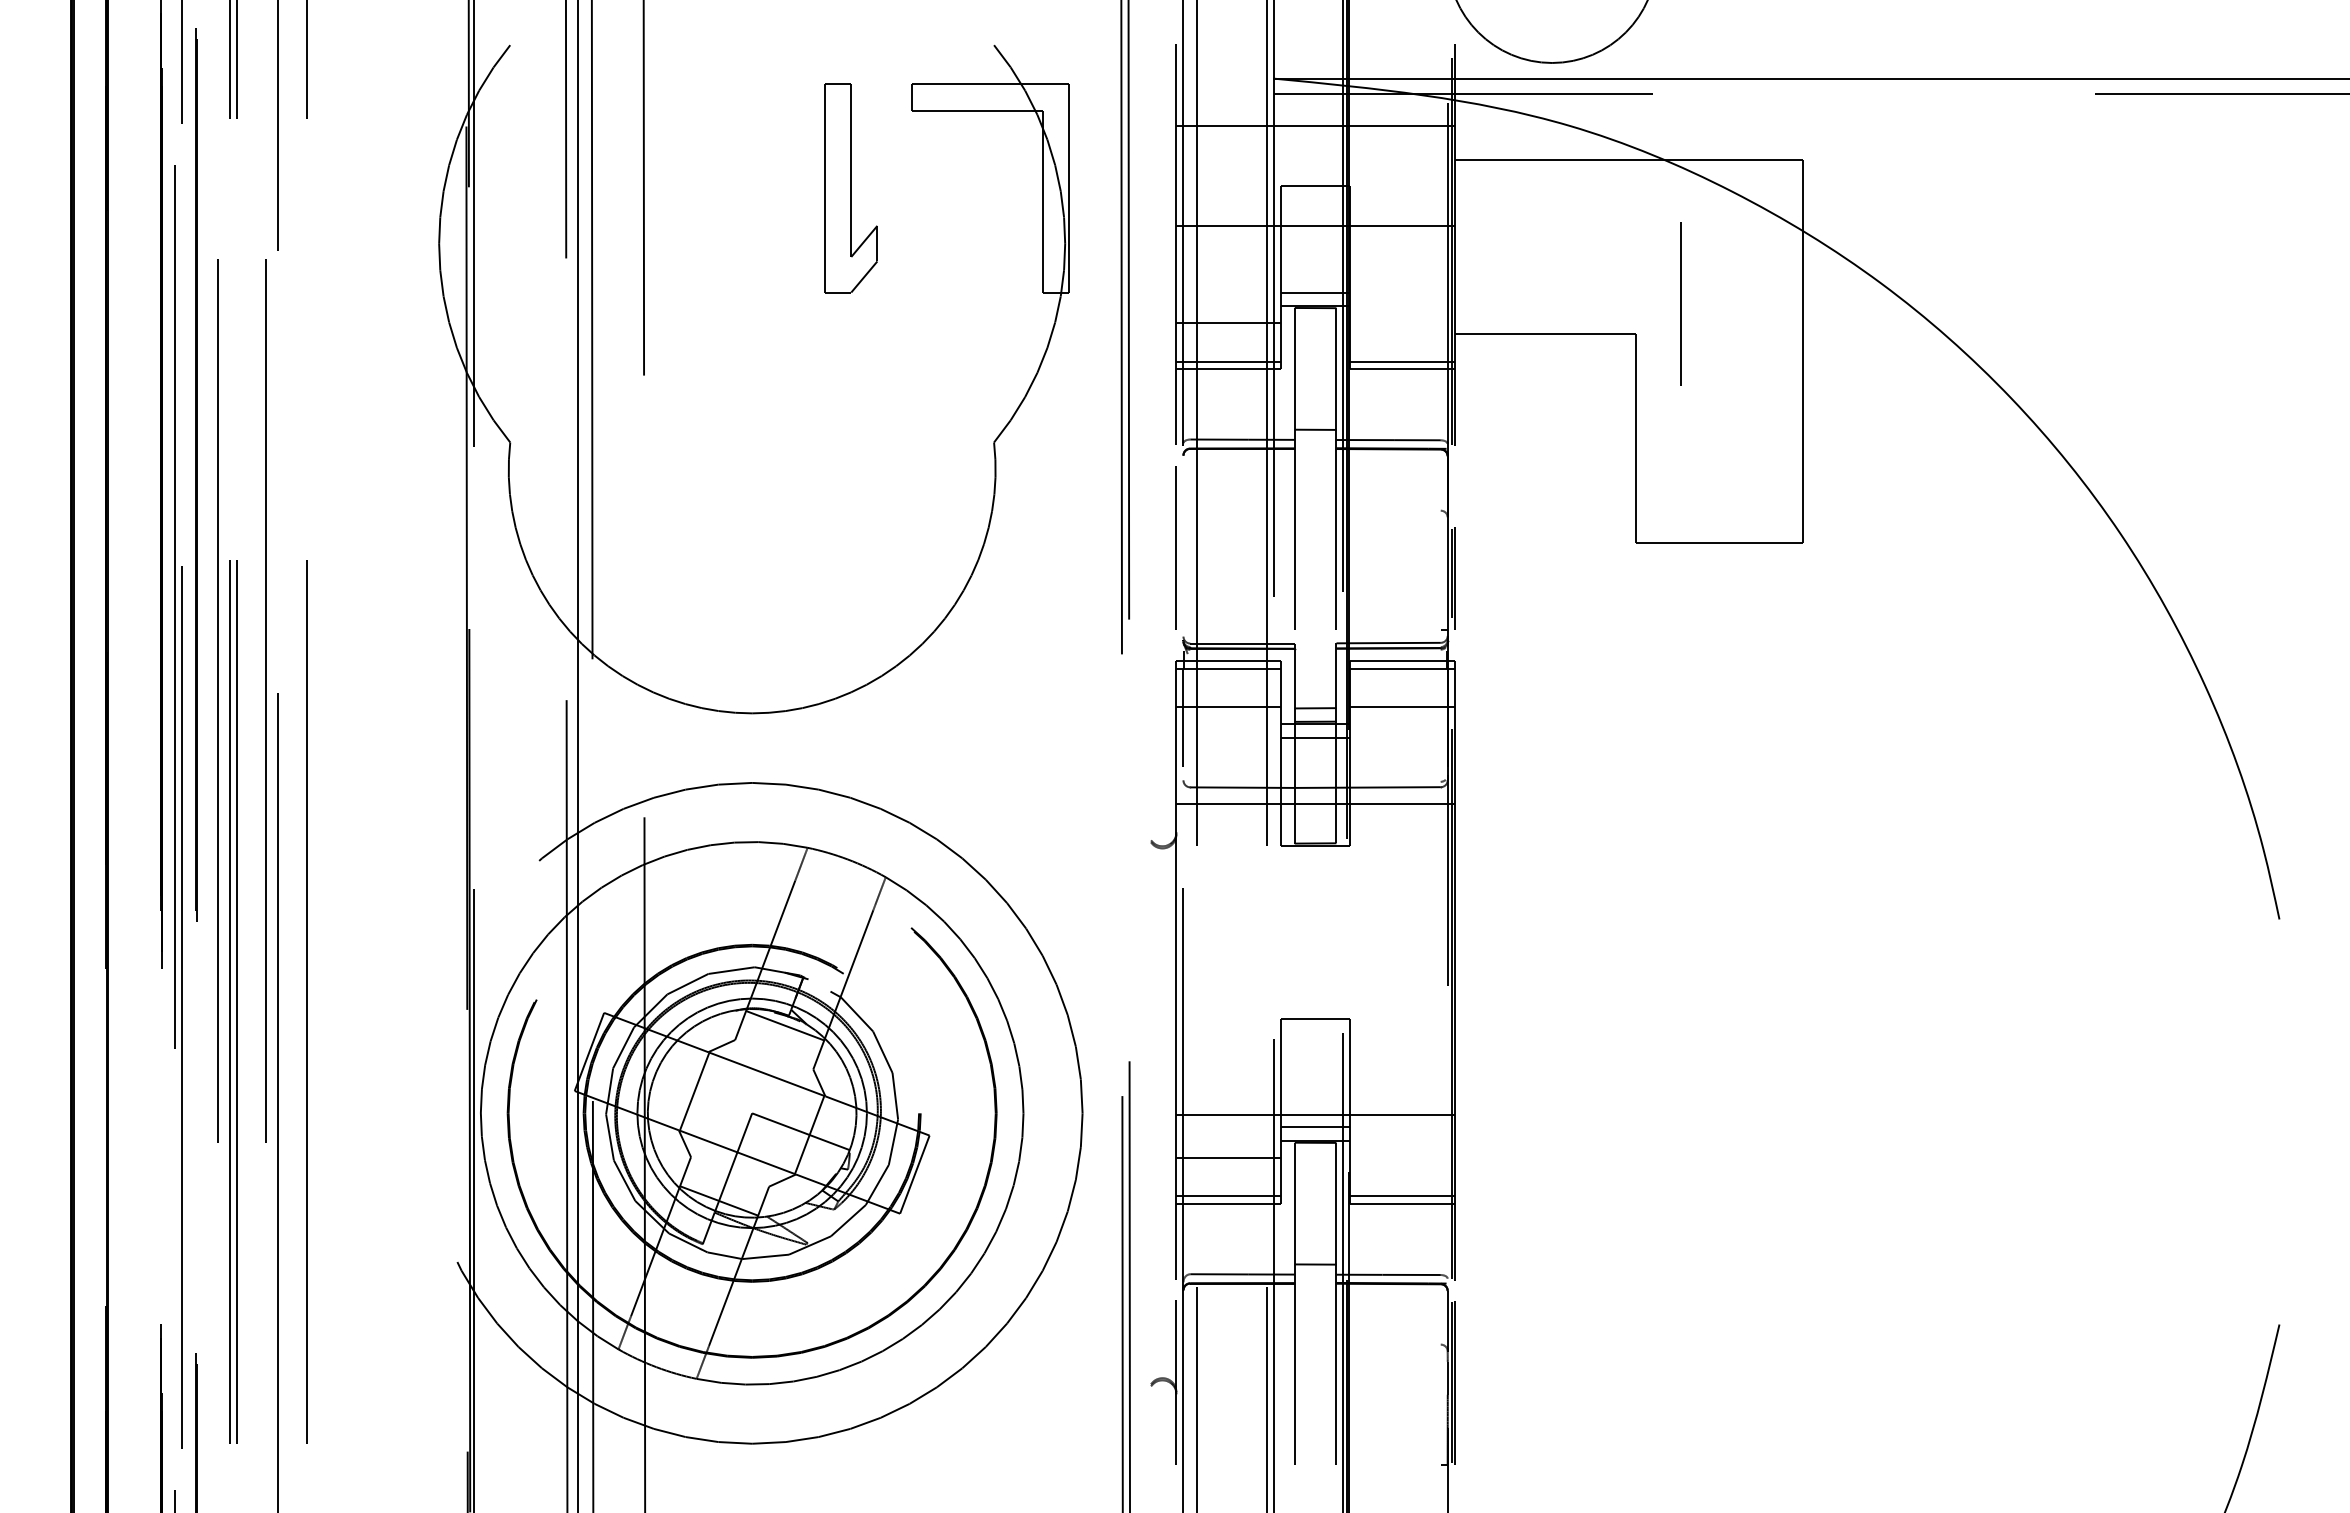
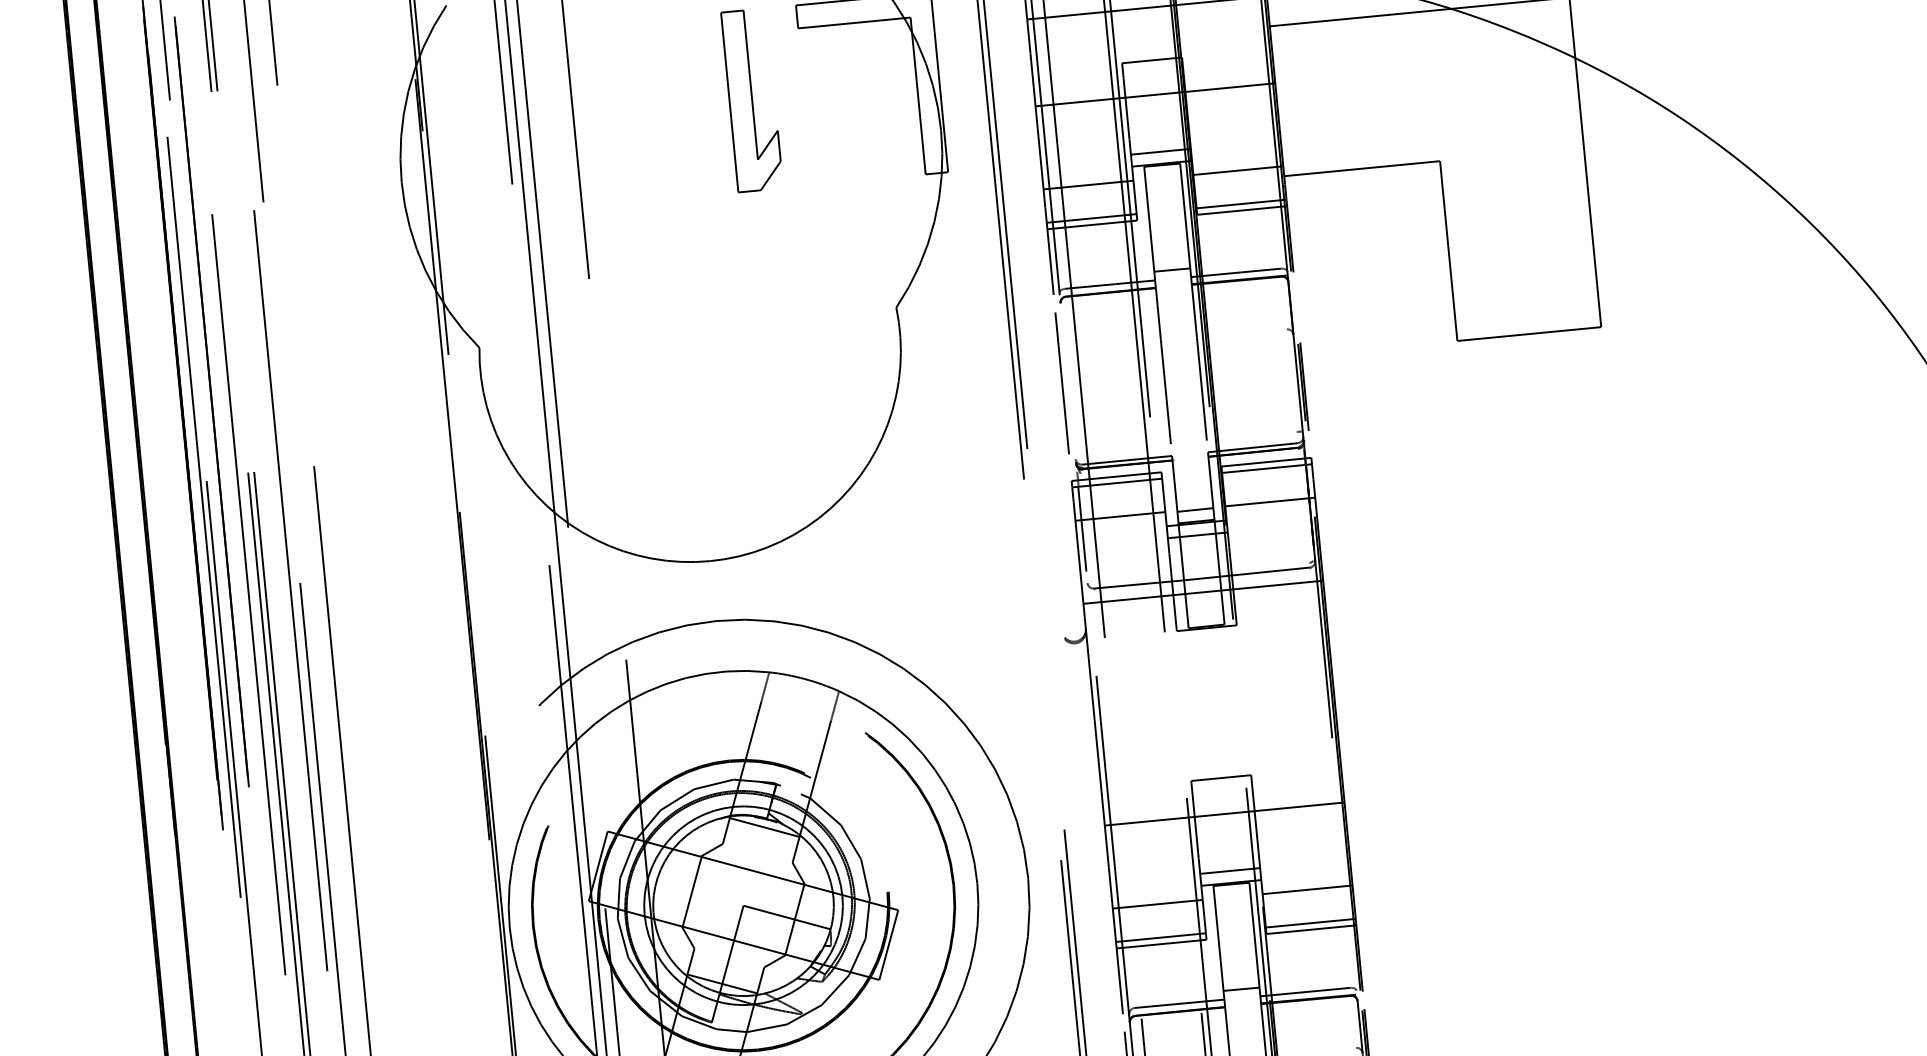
line: (1680, 303) -> (1476, 130), removed
line: (1402, 322) -> (1238, 170), added
line: (1315, 1115) -> (1224, 814), moved
line: (1402, 1157) -> (1307, 889), added

